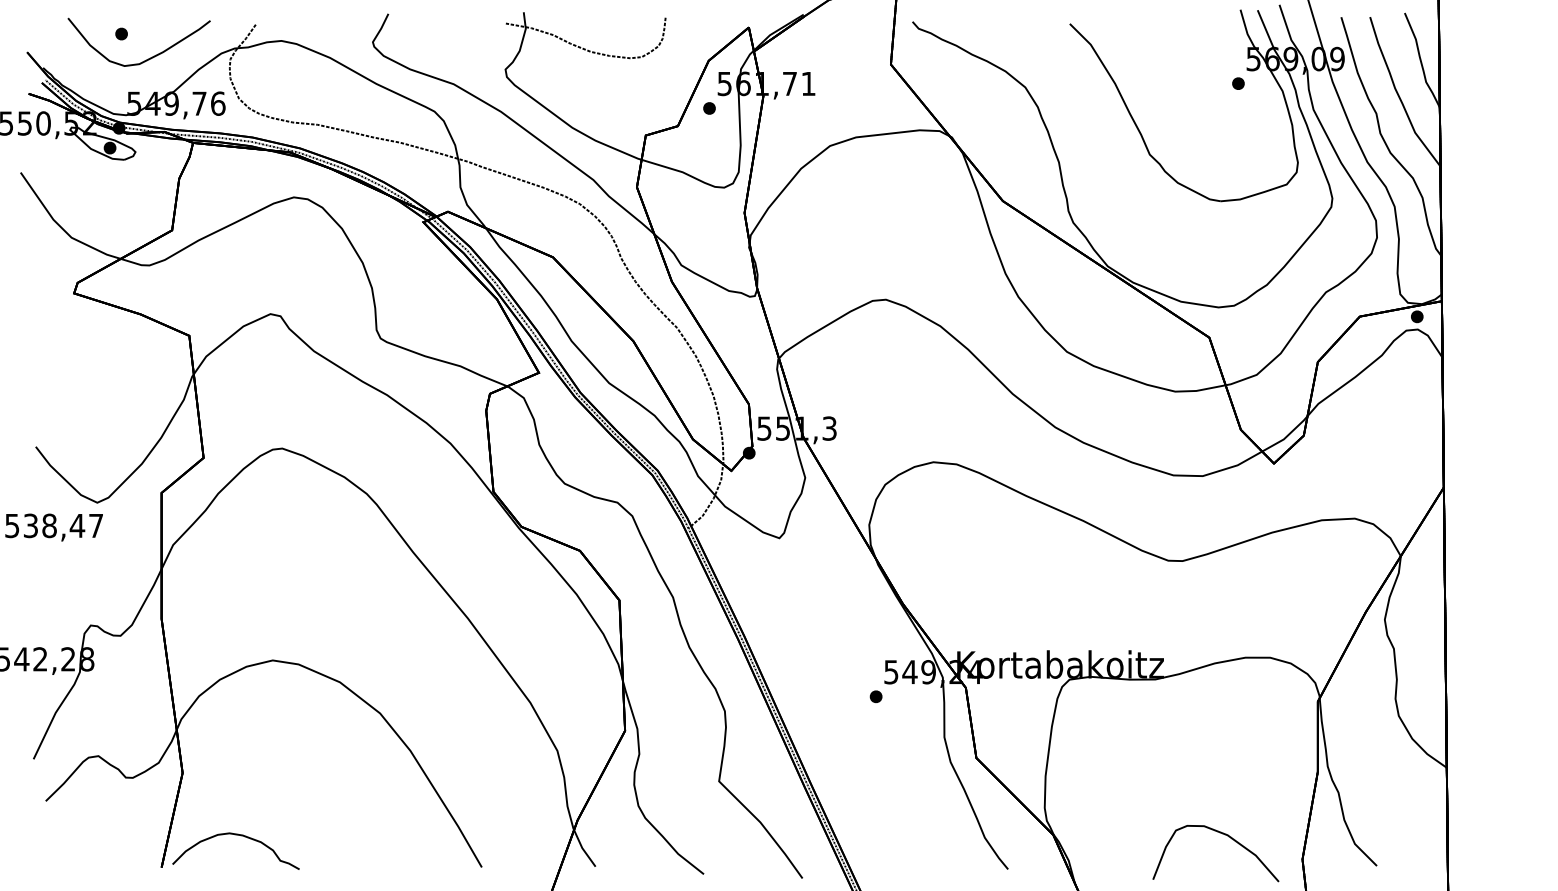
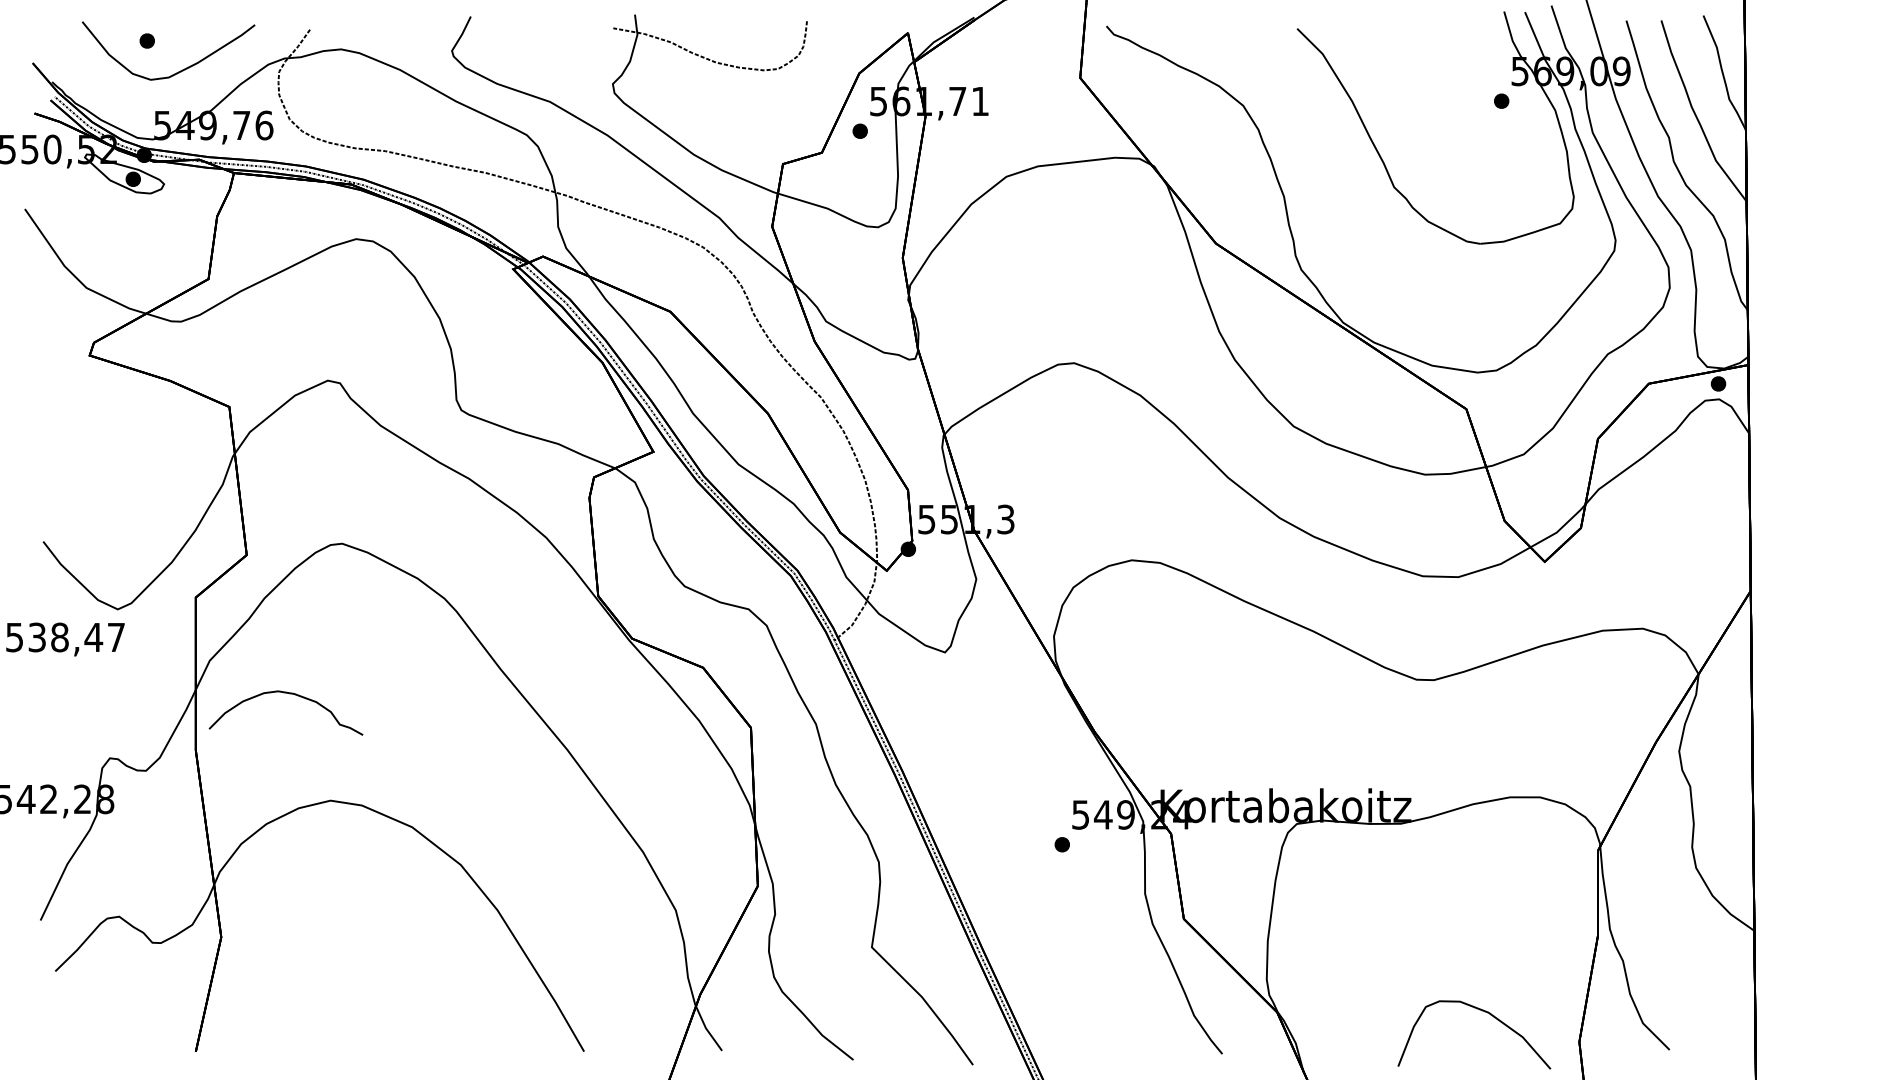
part: (238, 835) -> (289, 694), moved

